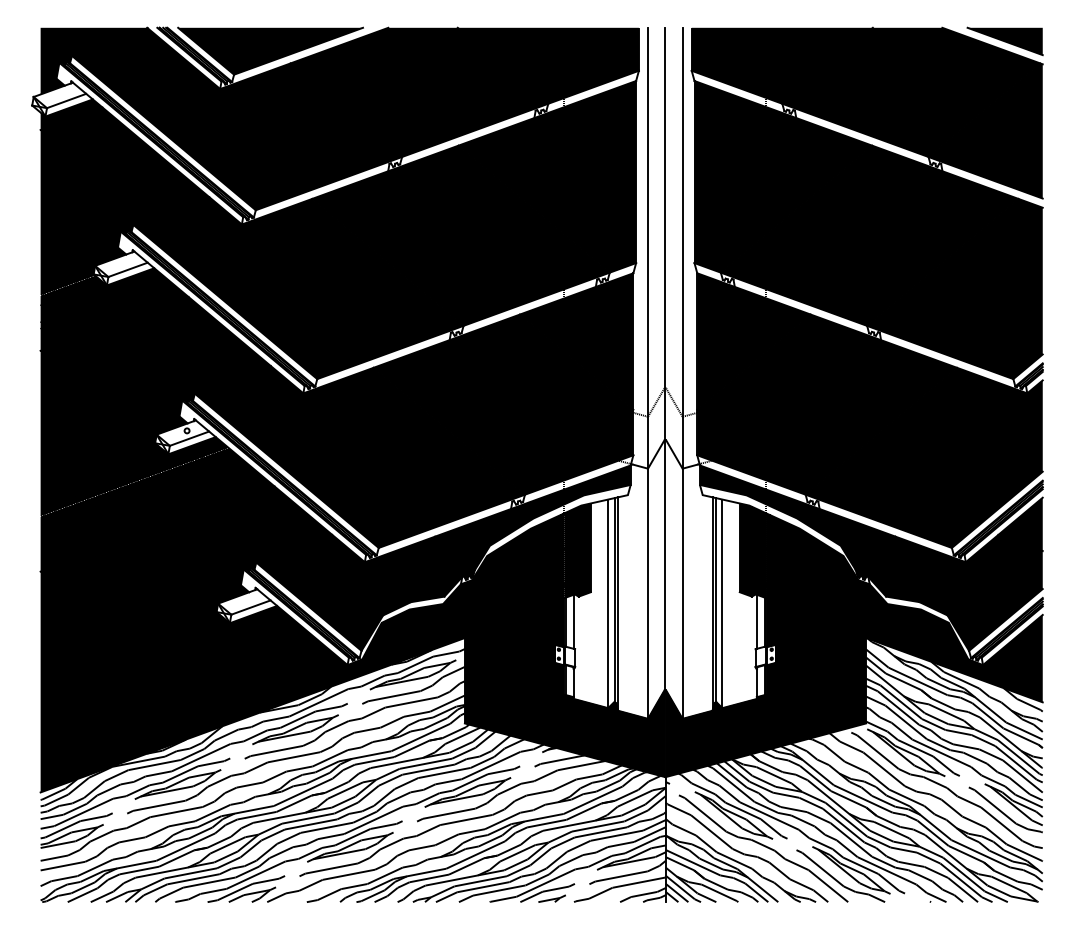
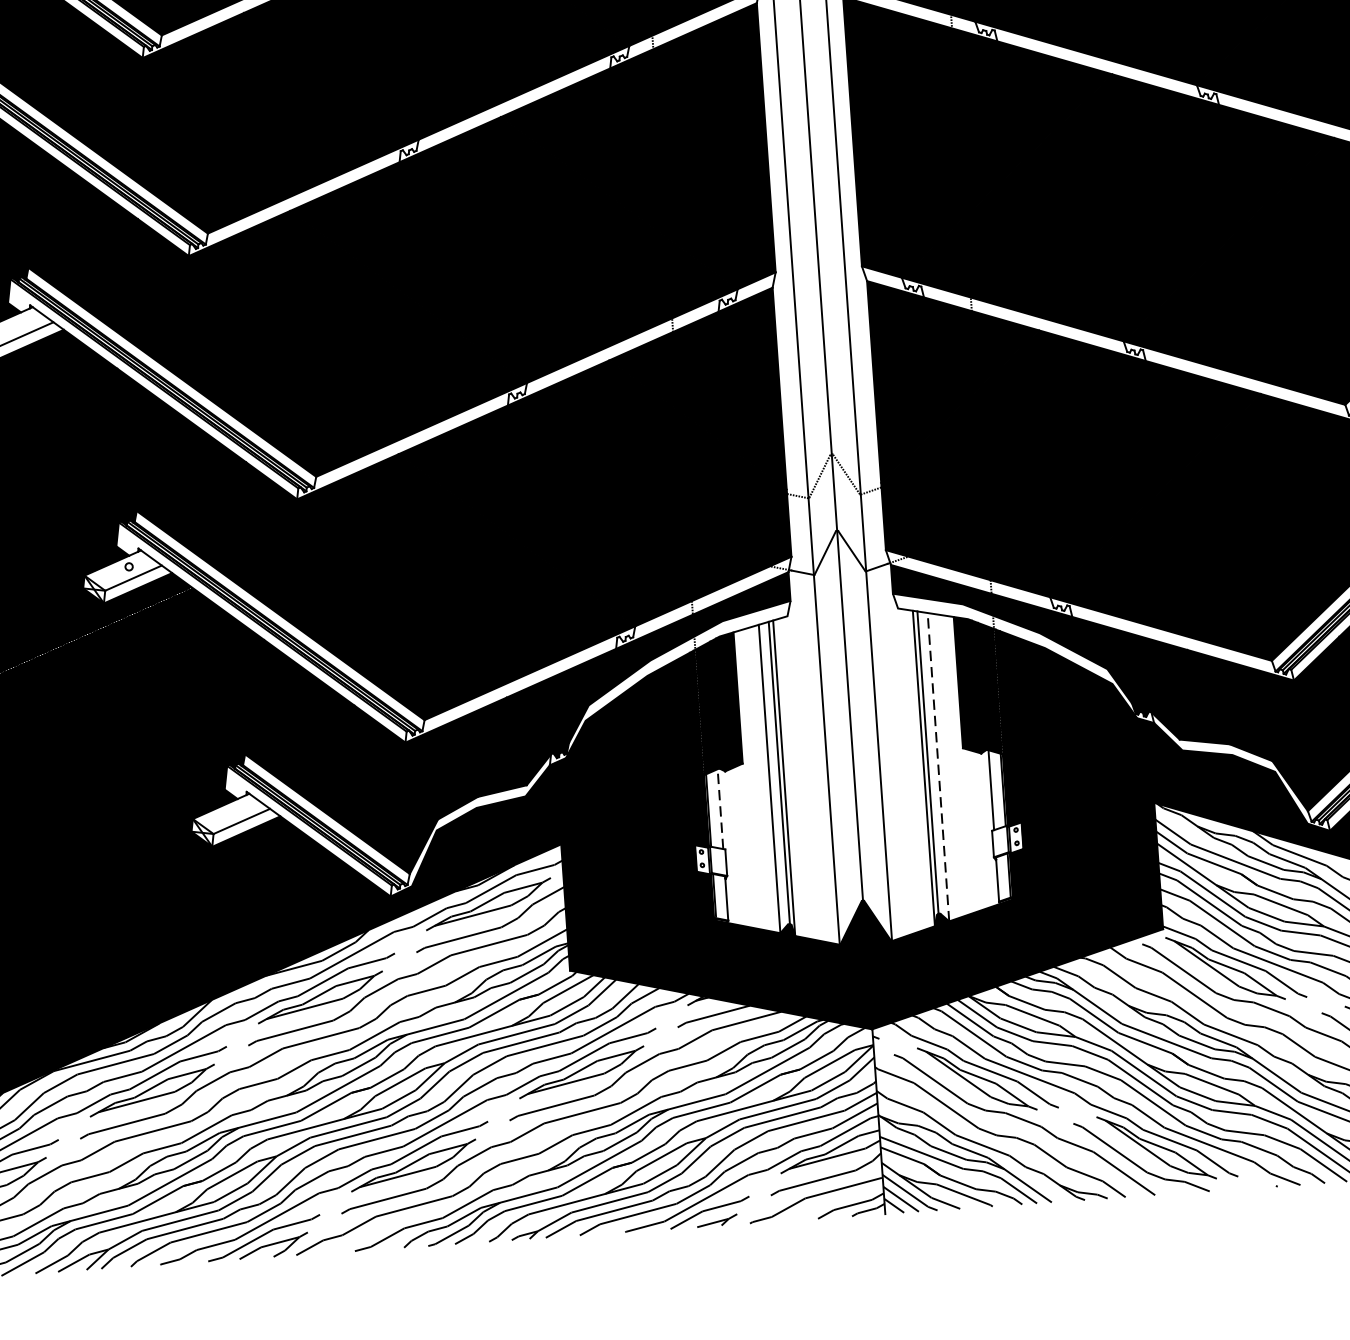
line: (722, 603) -> (938, 766), solid -> dashed
line: (573, 621) -> (720, 808), solid -> dashed

